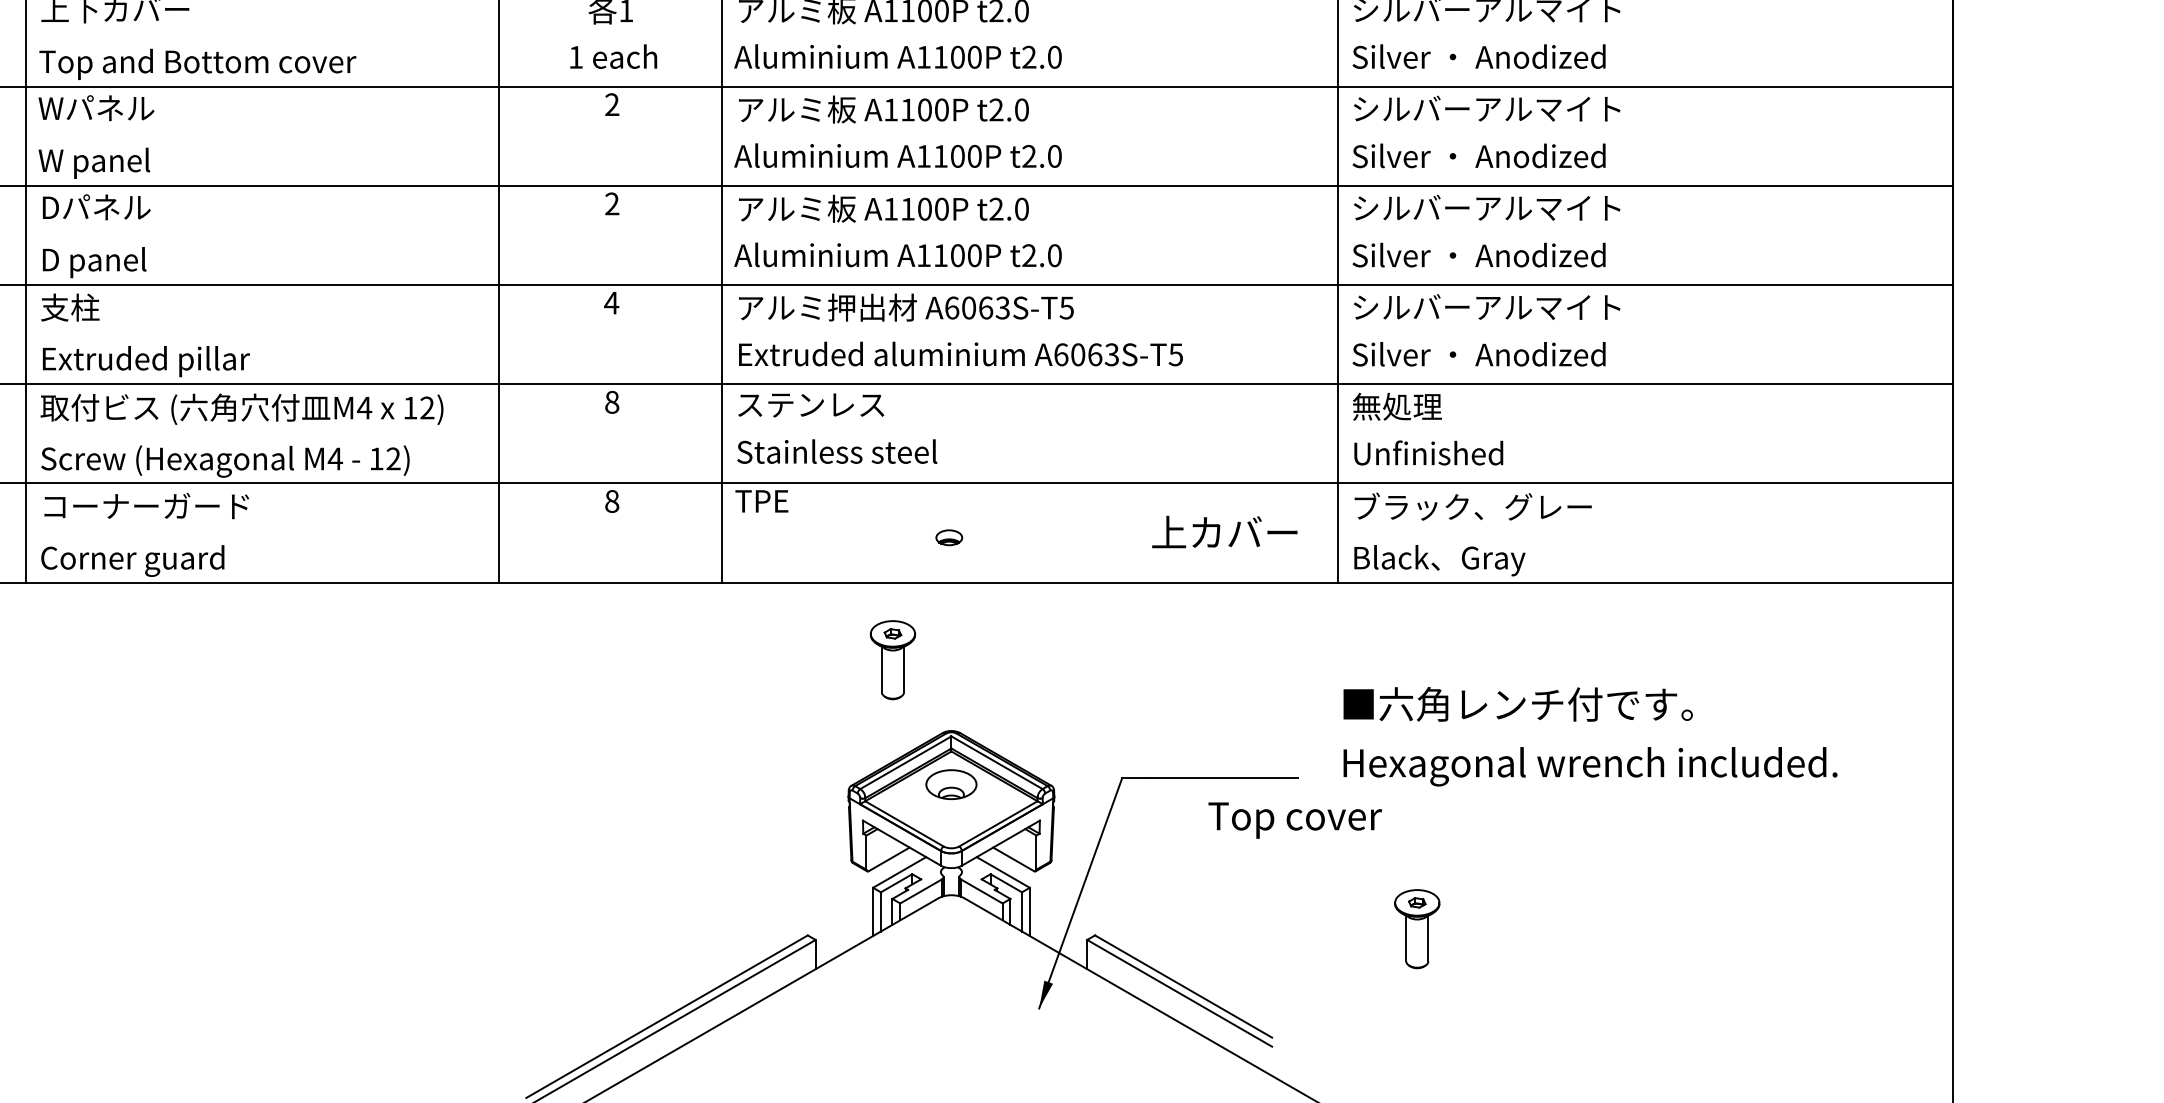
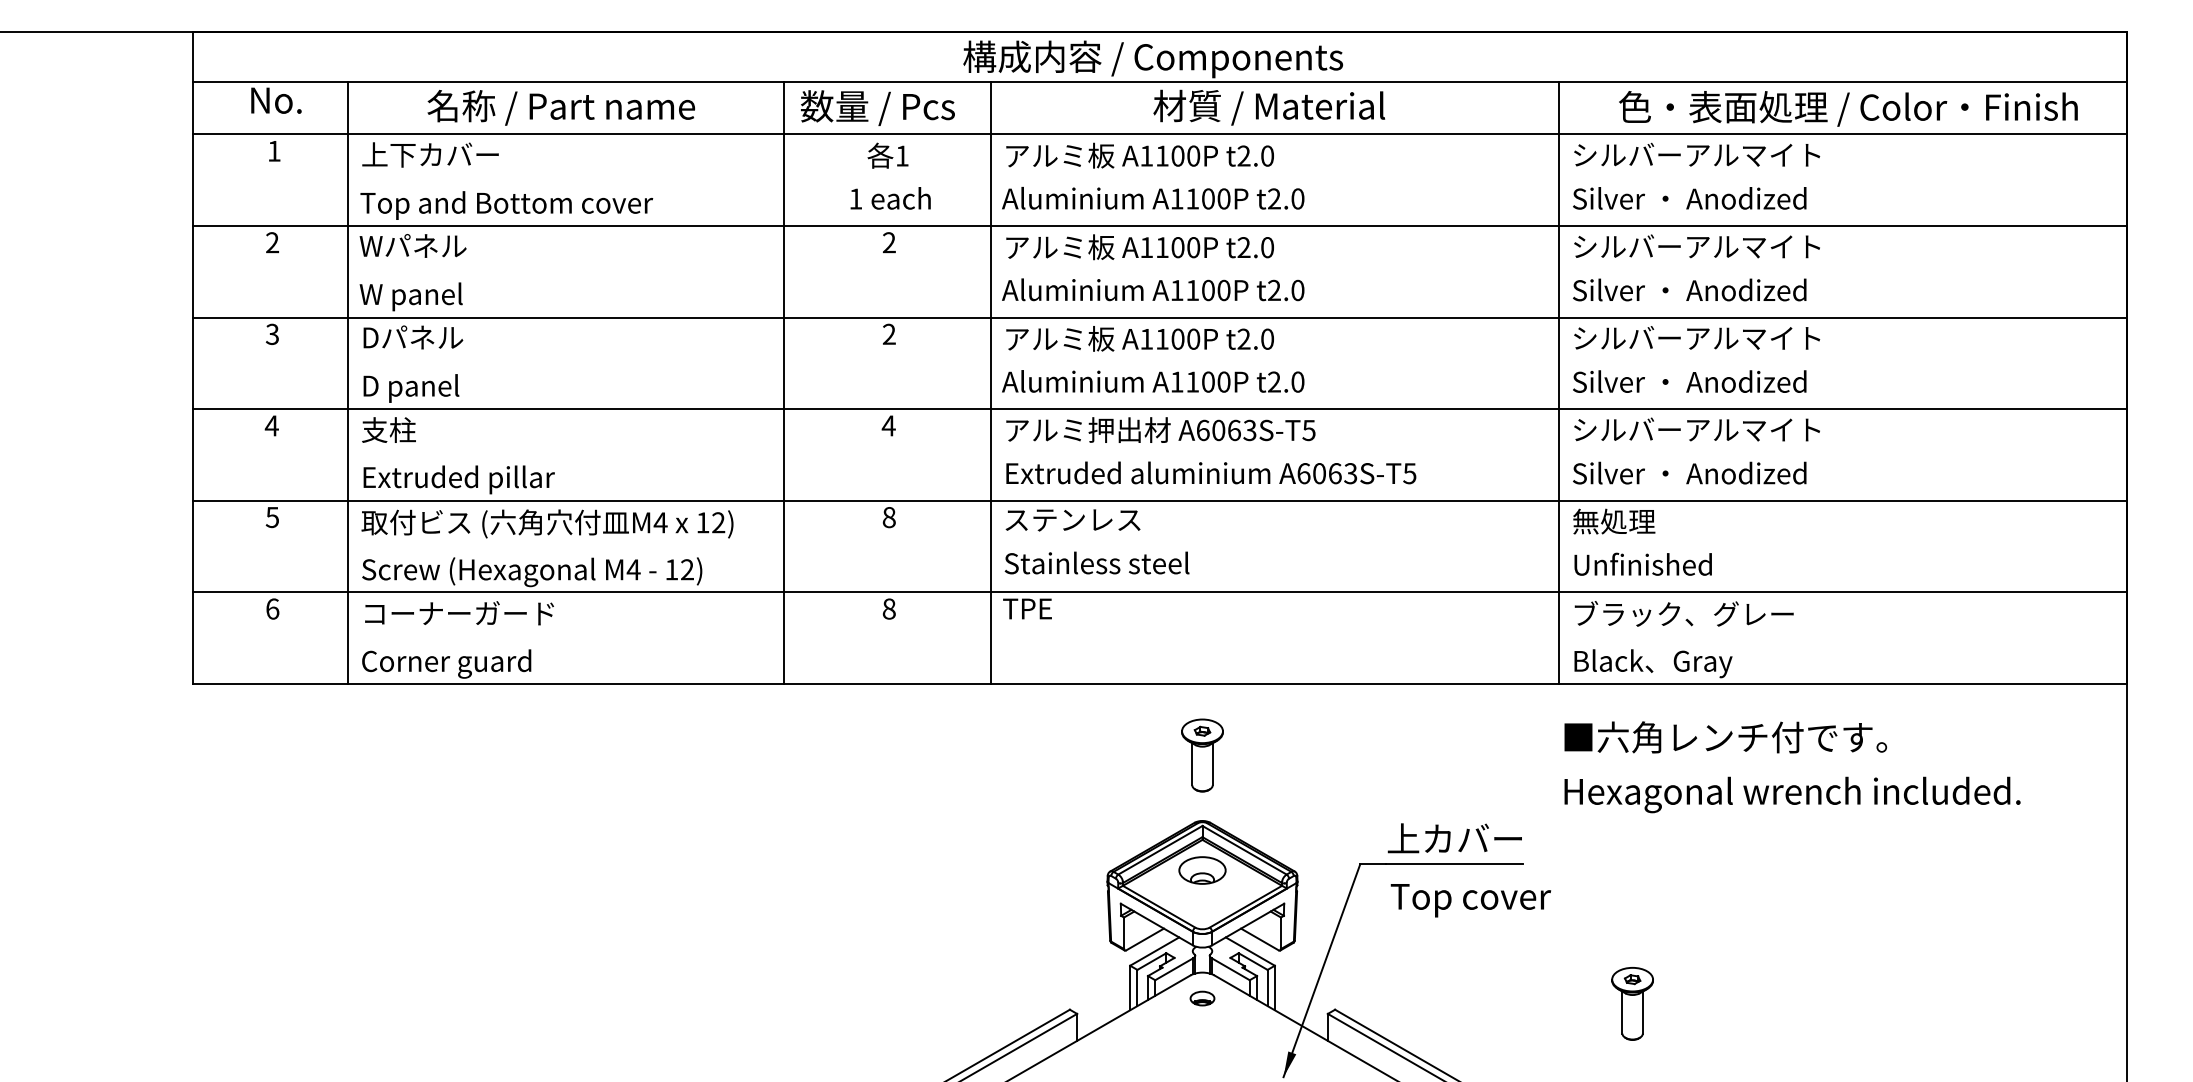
text: (1224, 532) -> (1454, 838), moved
part: (949, 537) -> (1202, 998), moved
part: (892, 660) -> (1202, 755), moved
text: (1590, 736) -> (1792, 767), moved
text: (1294, 820) -> (1470, 900), moved

